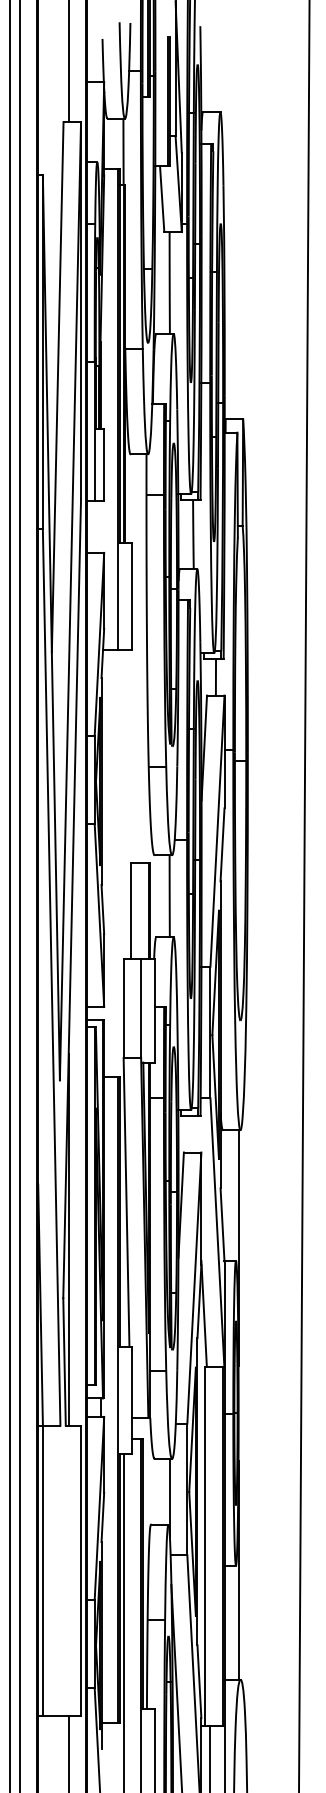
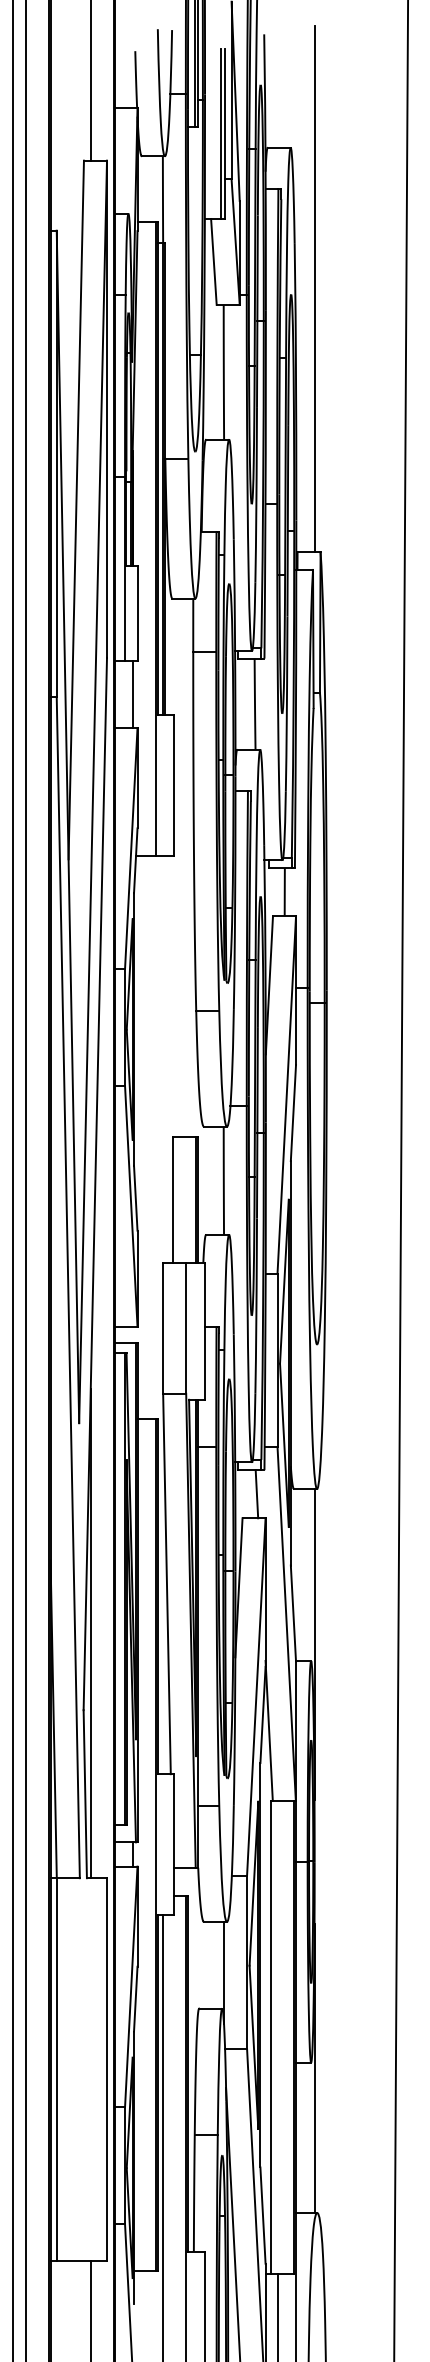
line: (238, 219) -> (314, 289), added
line: (100, 527) -> (132, 694), added
line: (194, 1134) -> (256, 1494), added

